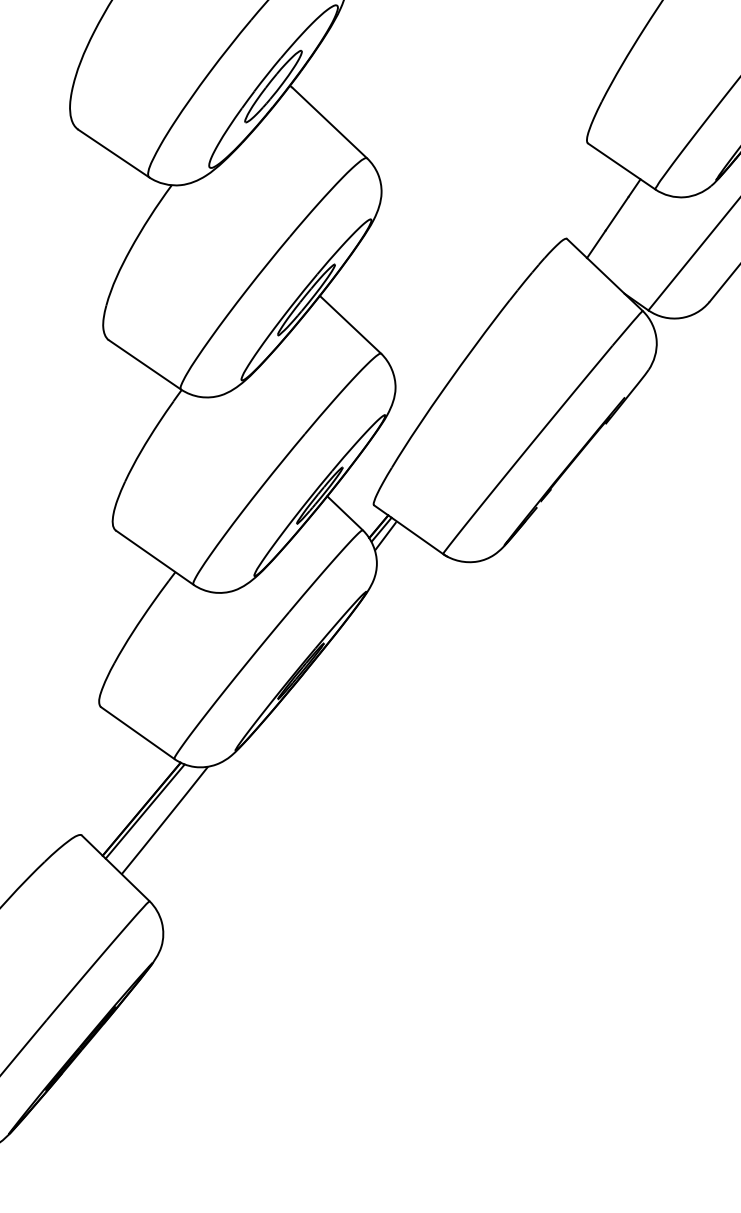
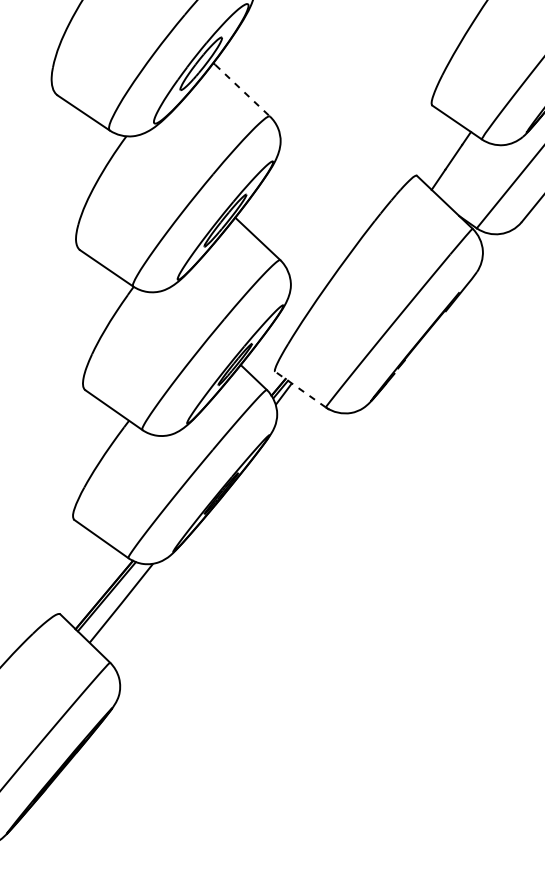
line: (330, 123) -> (243, 90), solid -> dashed
line: (408, 529) -> (300, 389), solid -> dashed

